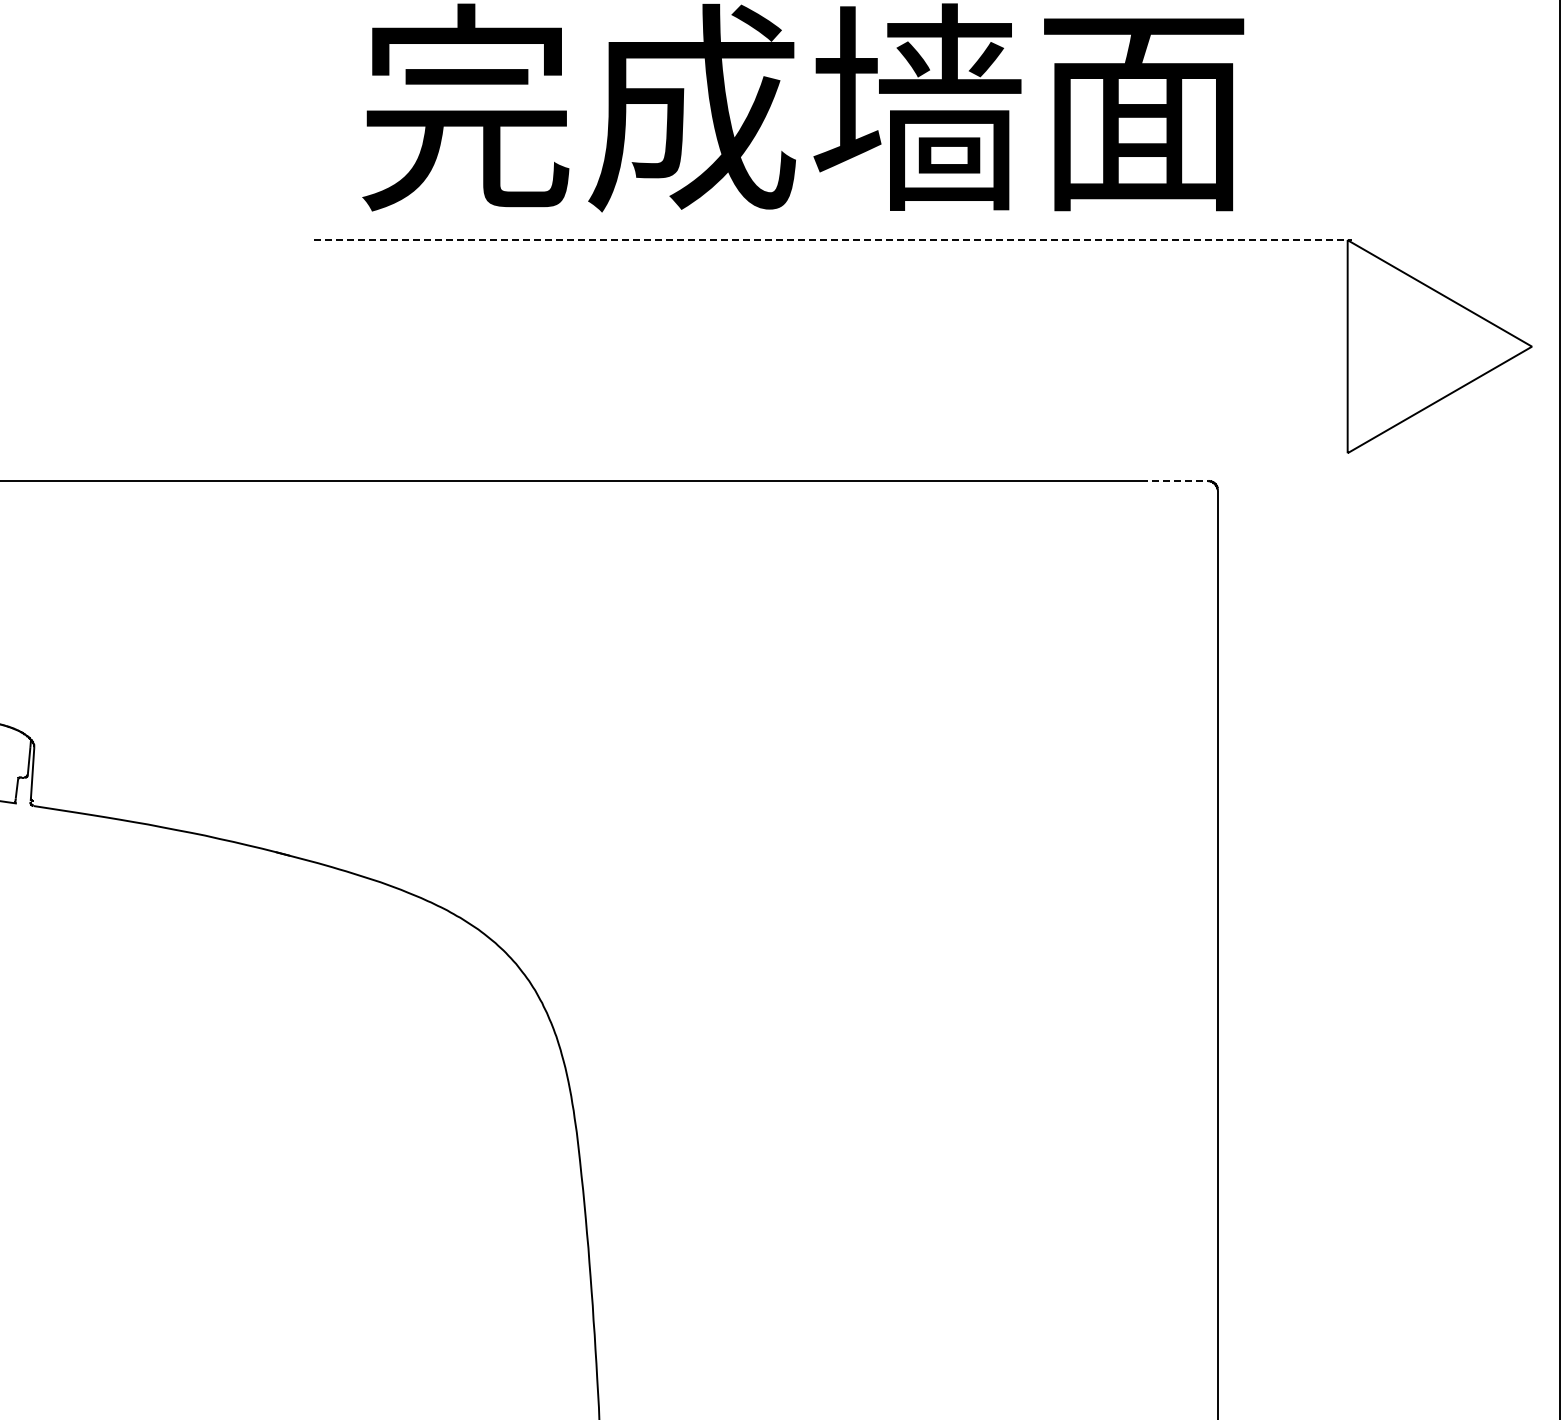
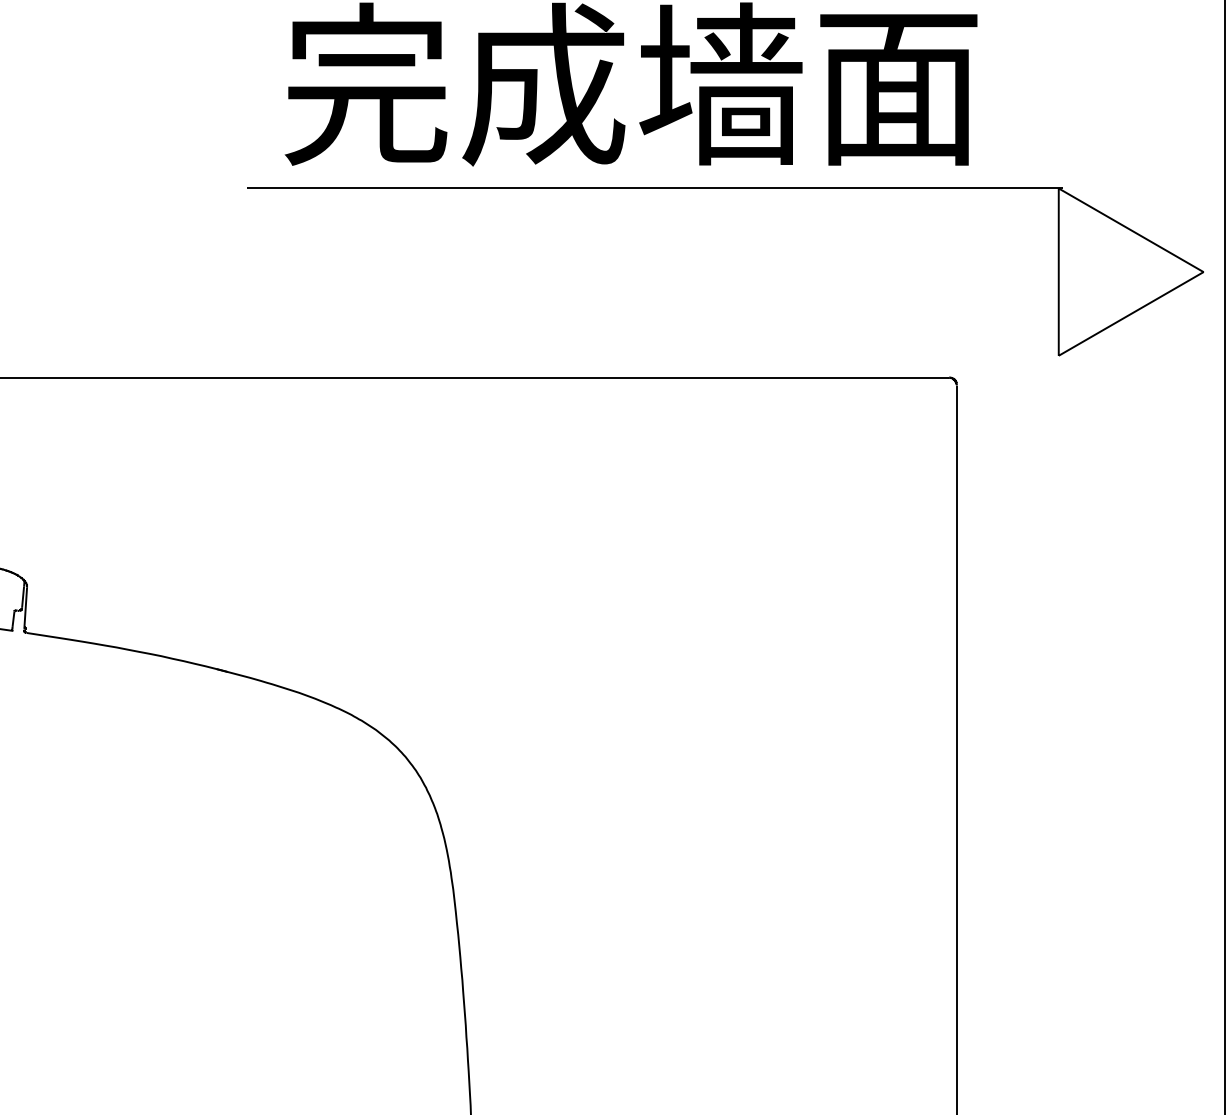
line: (833, 240) -> (654, 188), dashed -> solid
line: (1175, 480) -> (923, 377), dashed -> solid

